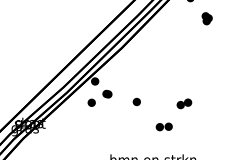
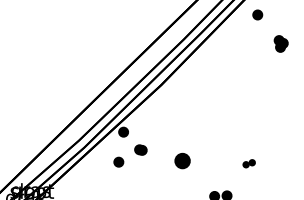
part: (136, 101) -> (181, 160), size x1.6
part: (184, 103) -> (249, 163), size x0.6

